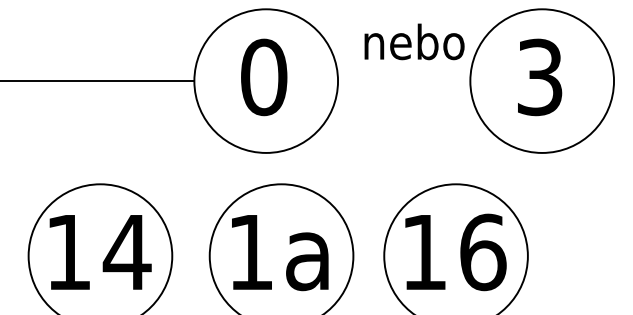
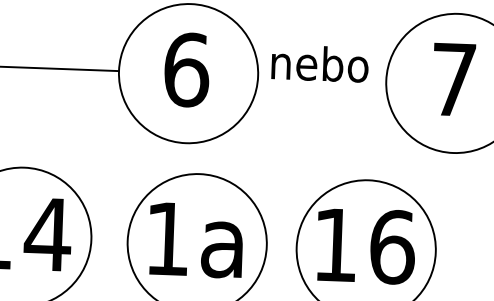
text: (414, 41) -> (320, 63), moved
text: (264, 76) -> (187, 69), 0 -> 6
text: (540, 77) -> (454, 79), 3 -> 7

